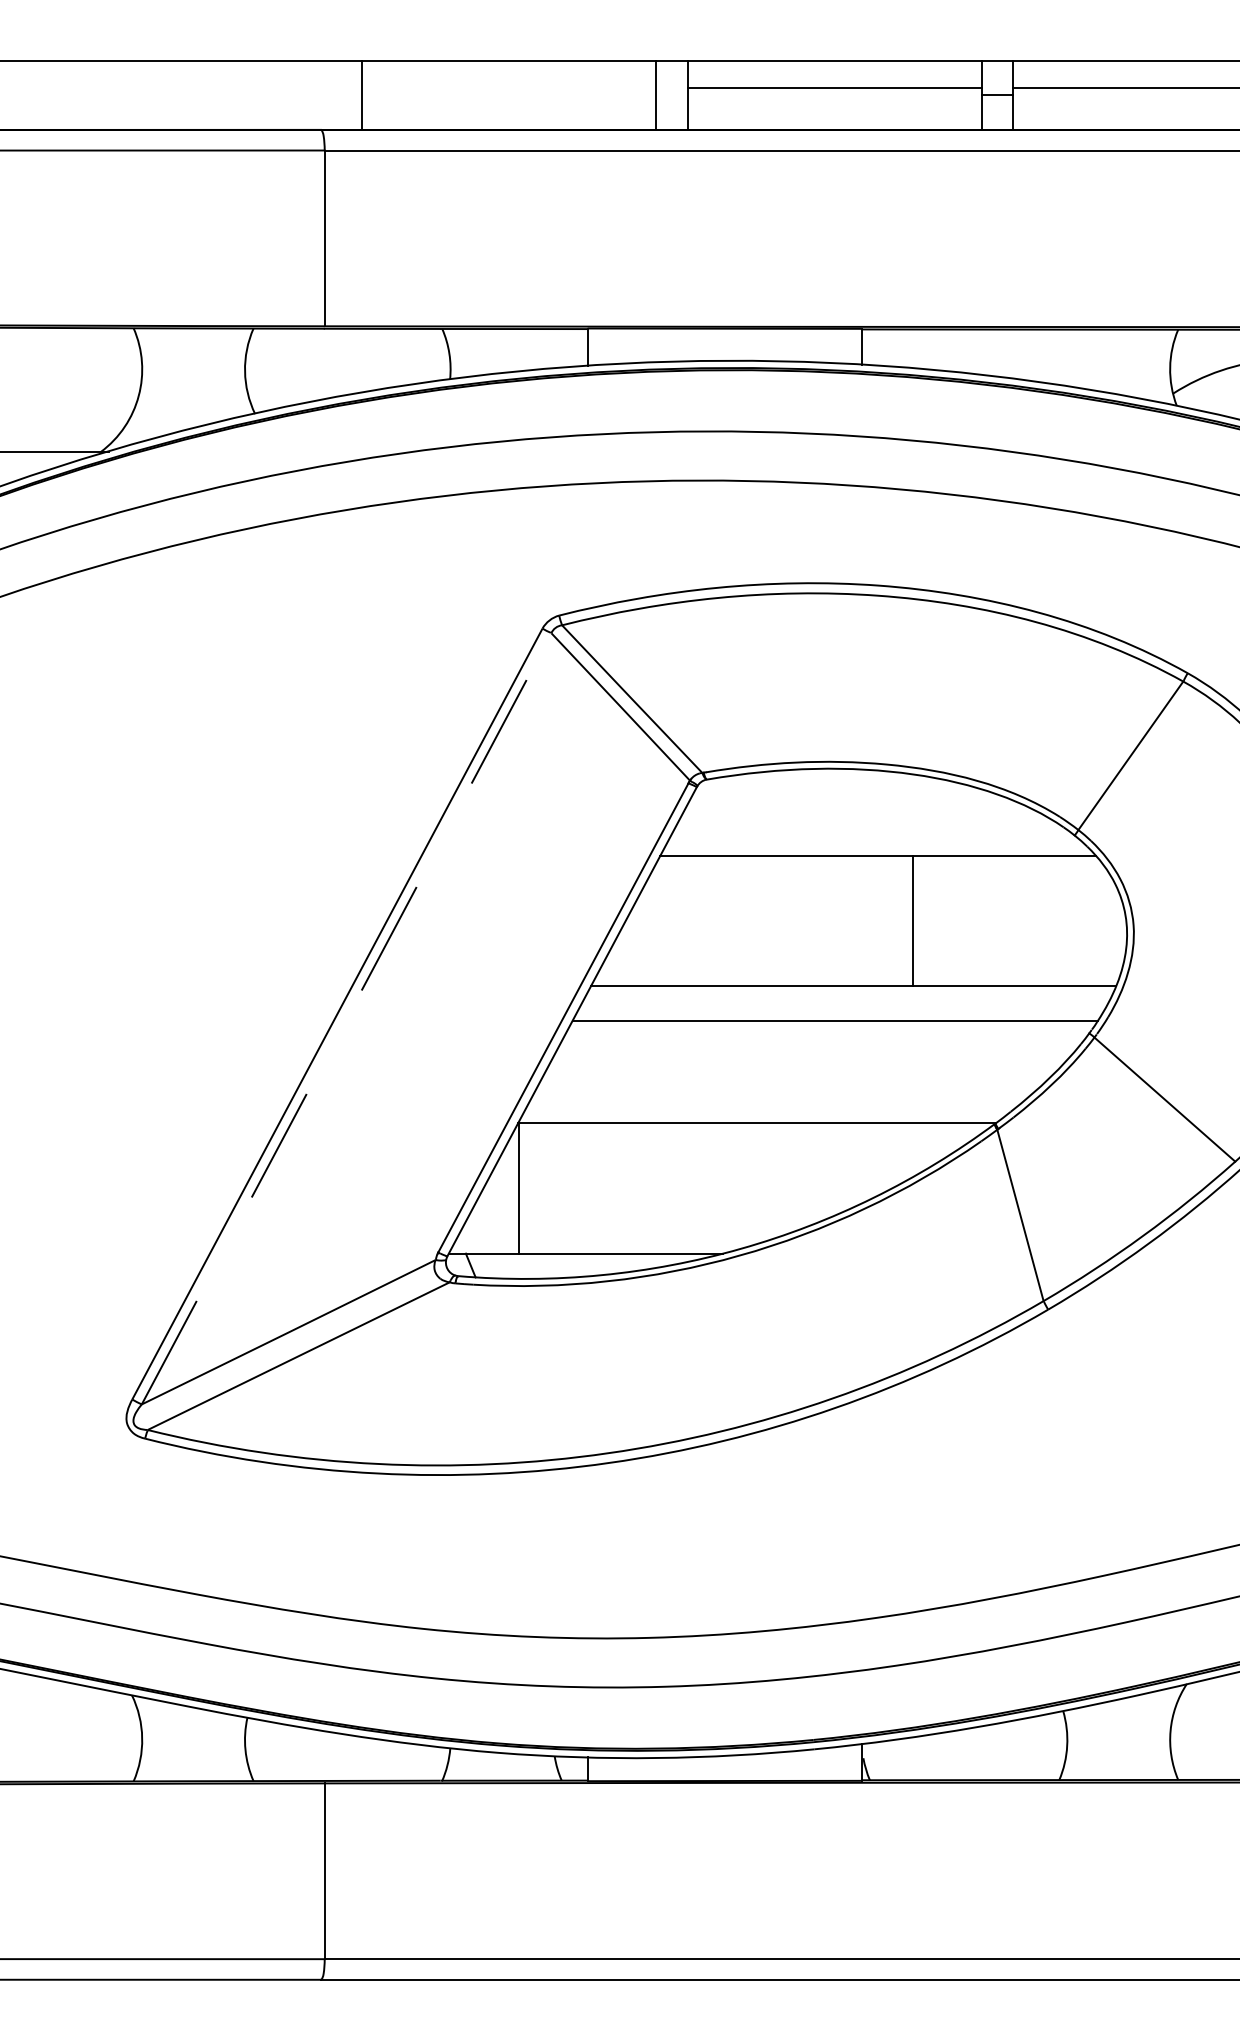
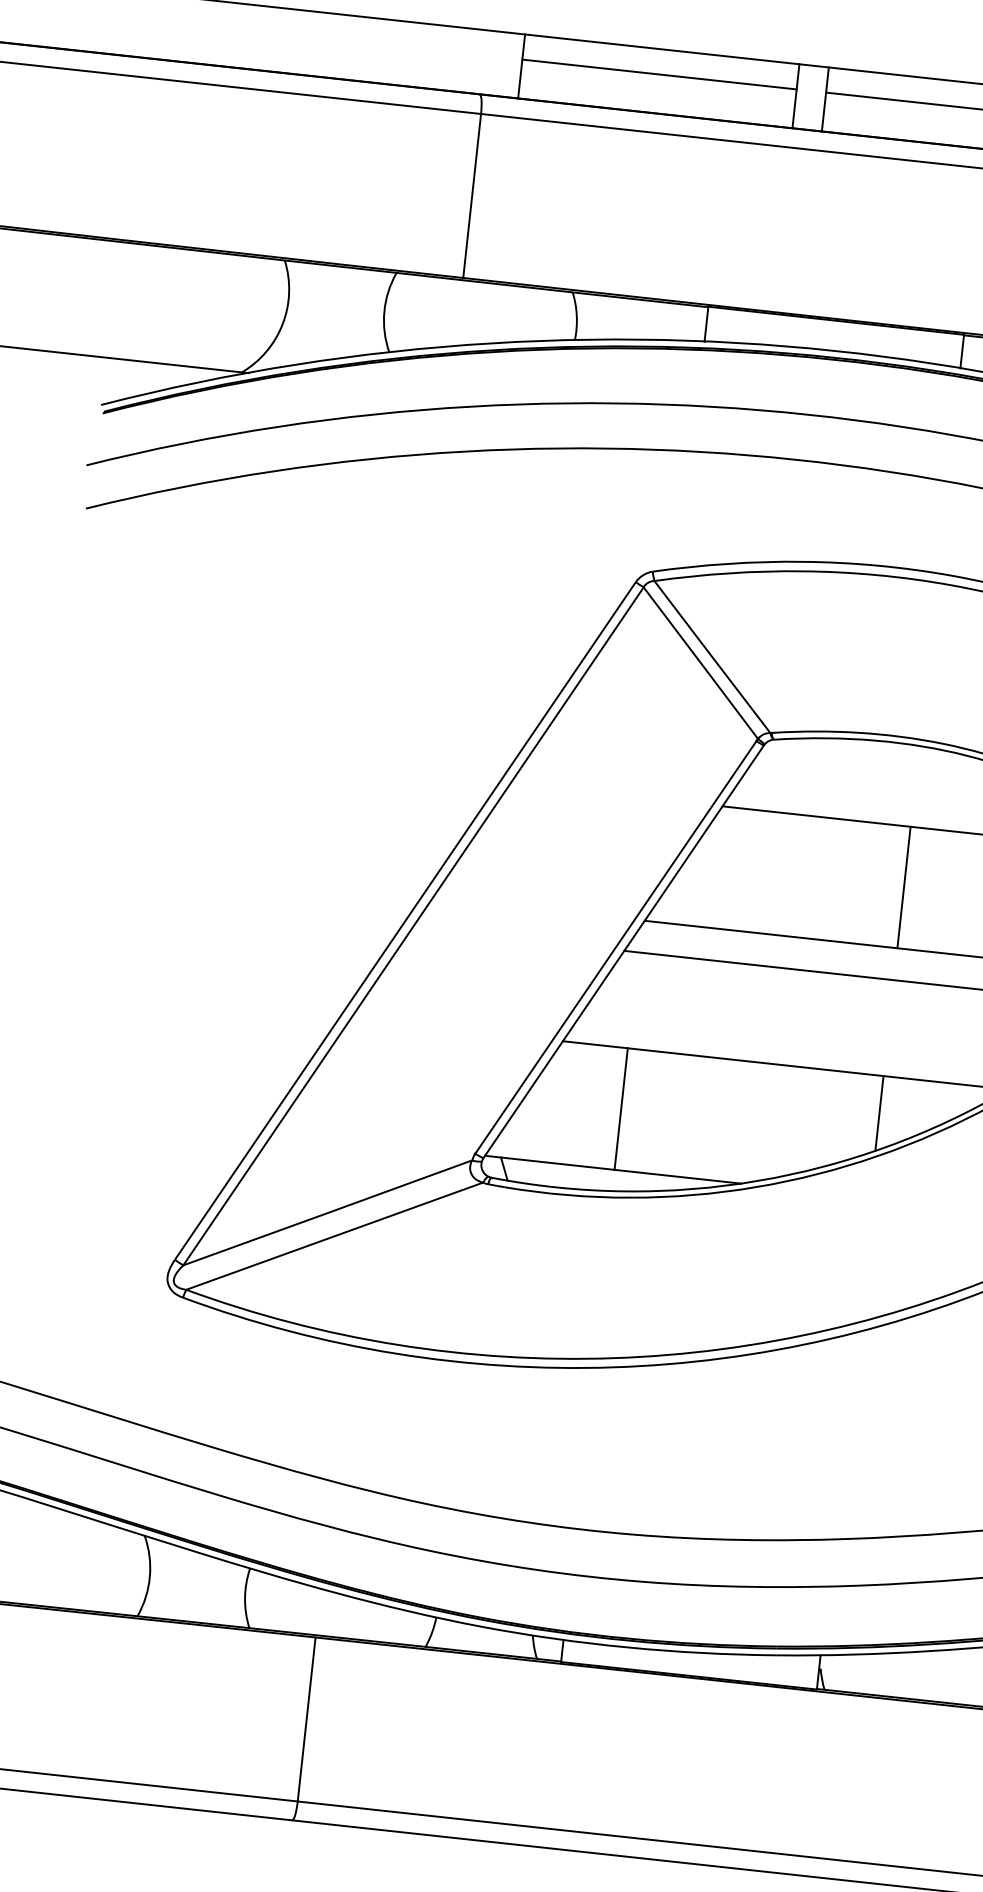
line: (509, 88) -> (659, 74), added
line: (912, 921) -> (903, 887), moved
line: (346, 1018) -> (413, 926), dashed -> solid
line: (861, 1163) -> (879, 1113), added
line: (518, 1188) -> (621, 1109), moved

